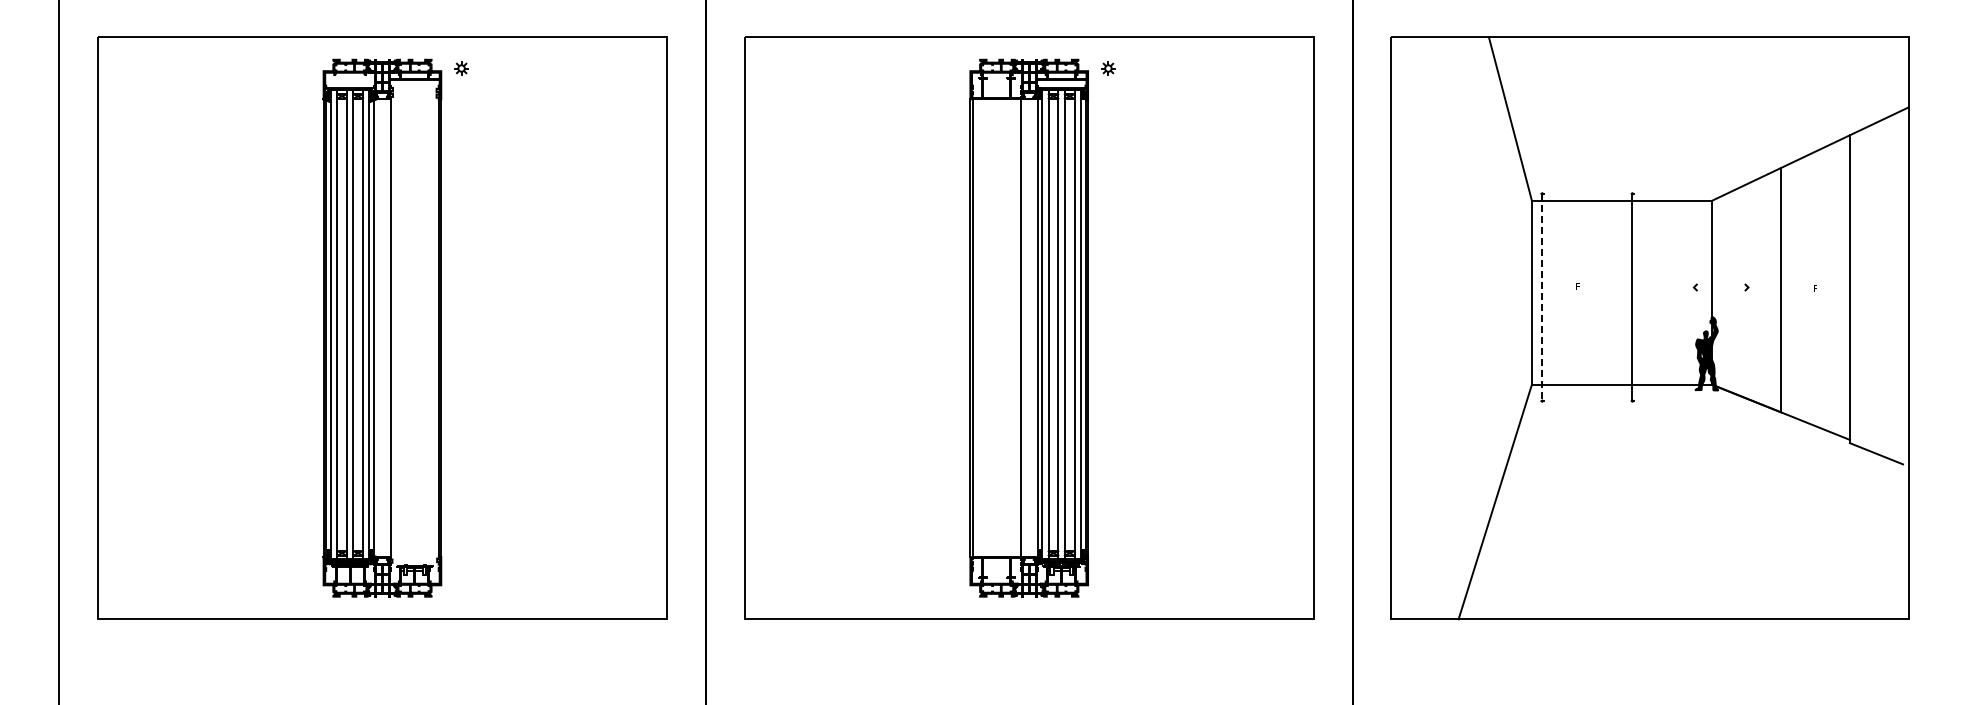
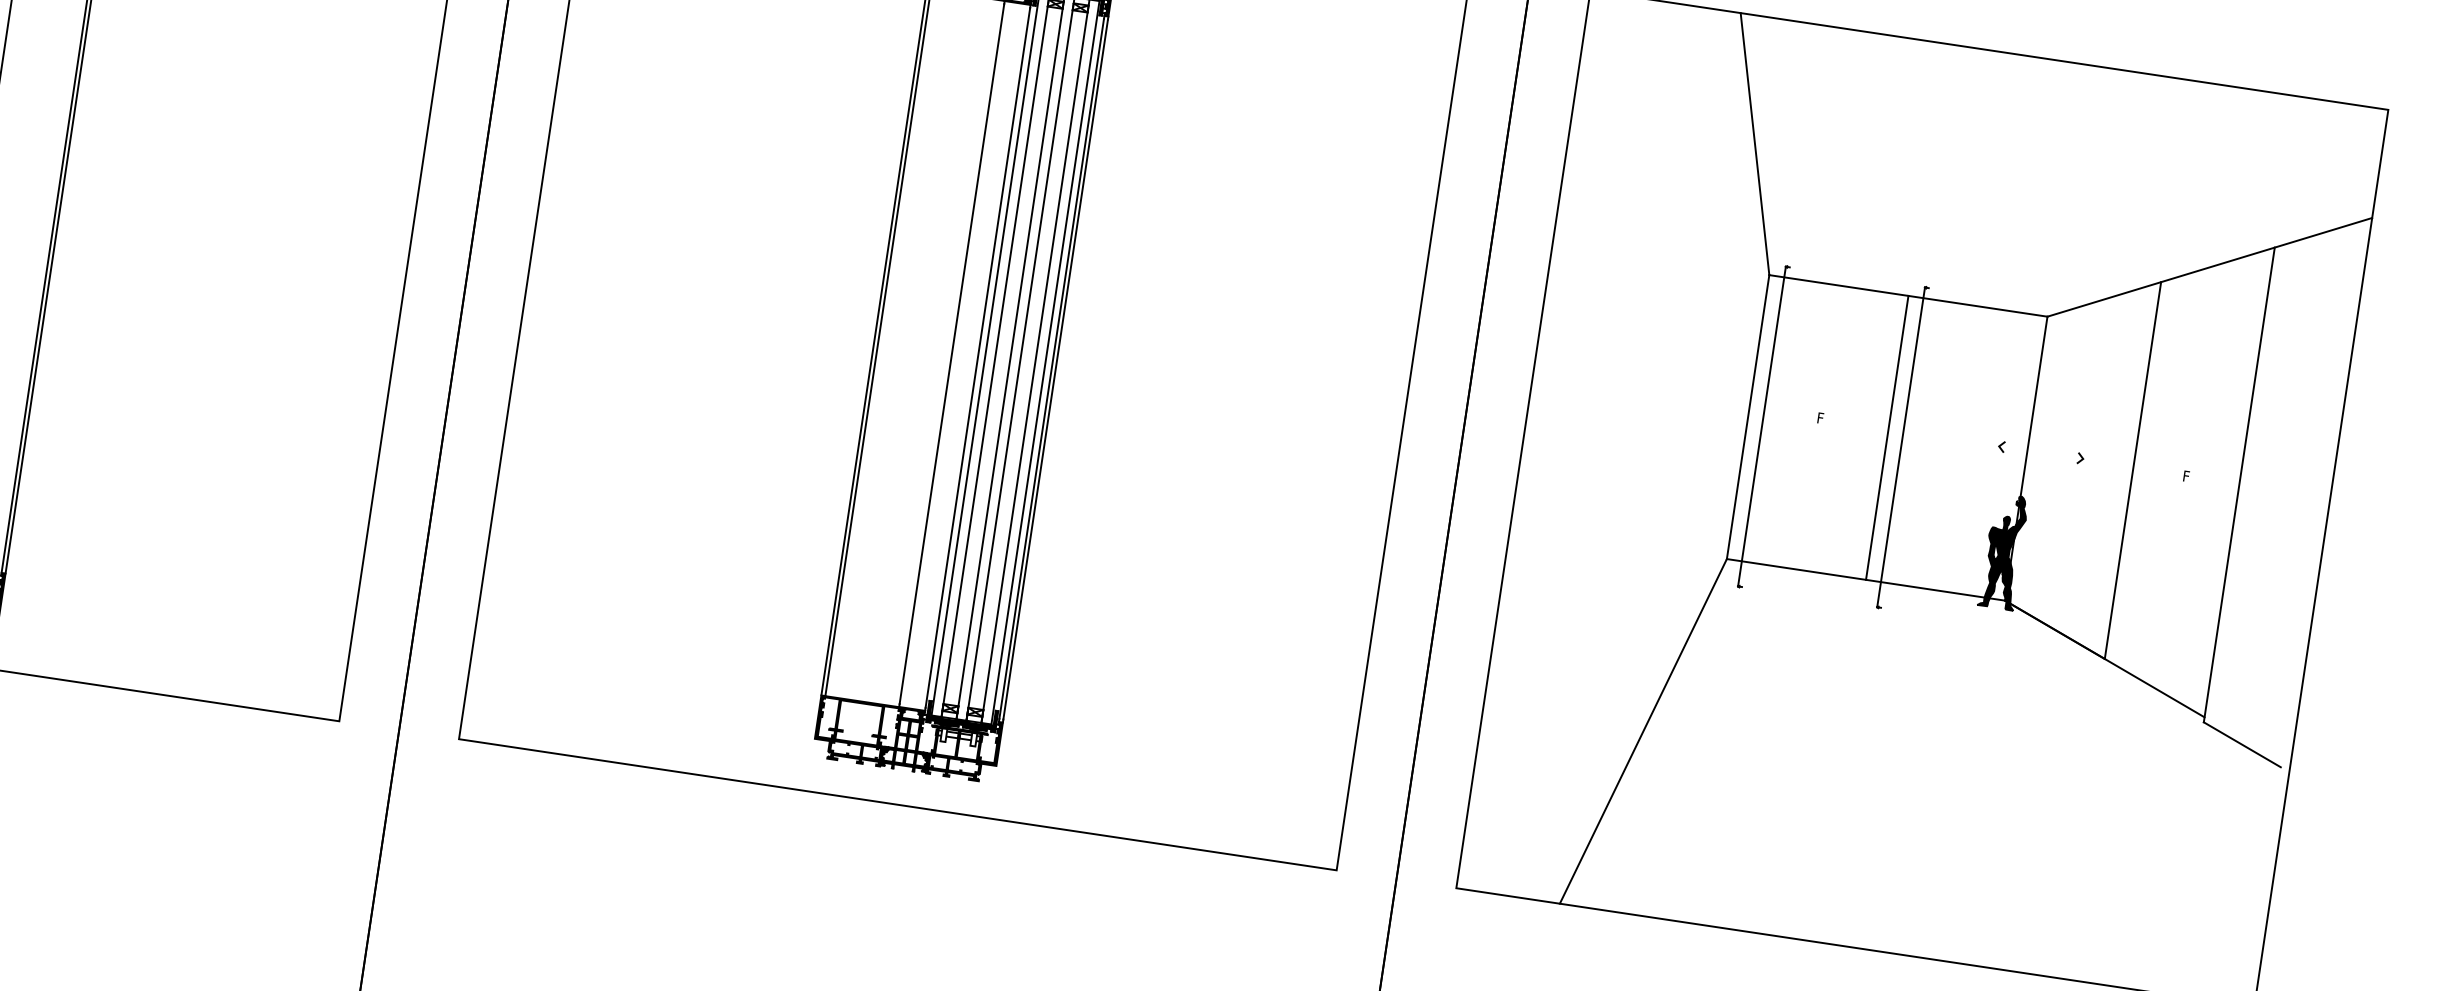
line: (1622, 292) -> (1887, 437), added
line: (1541, 297) -> (1761, 426), dashed -> solid

